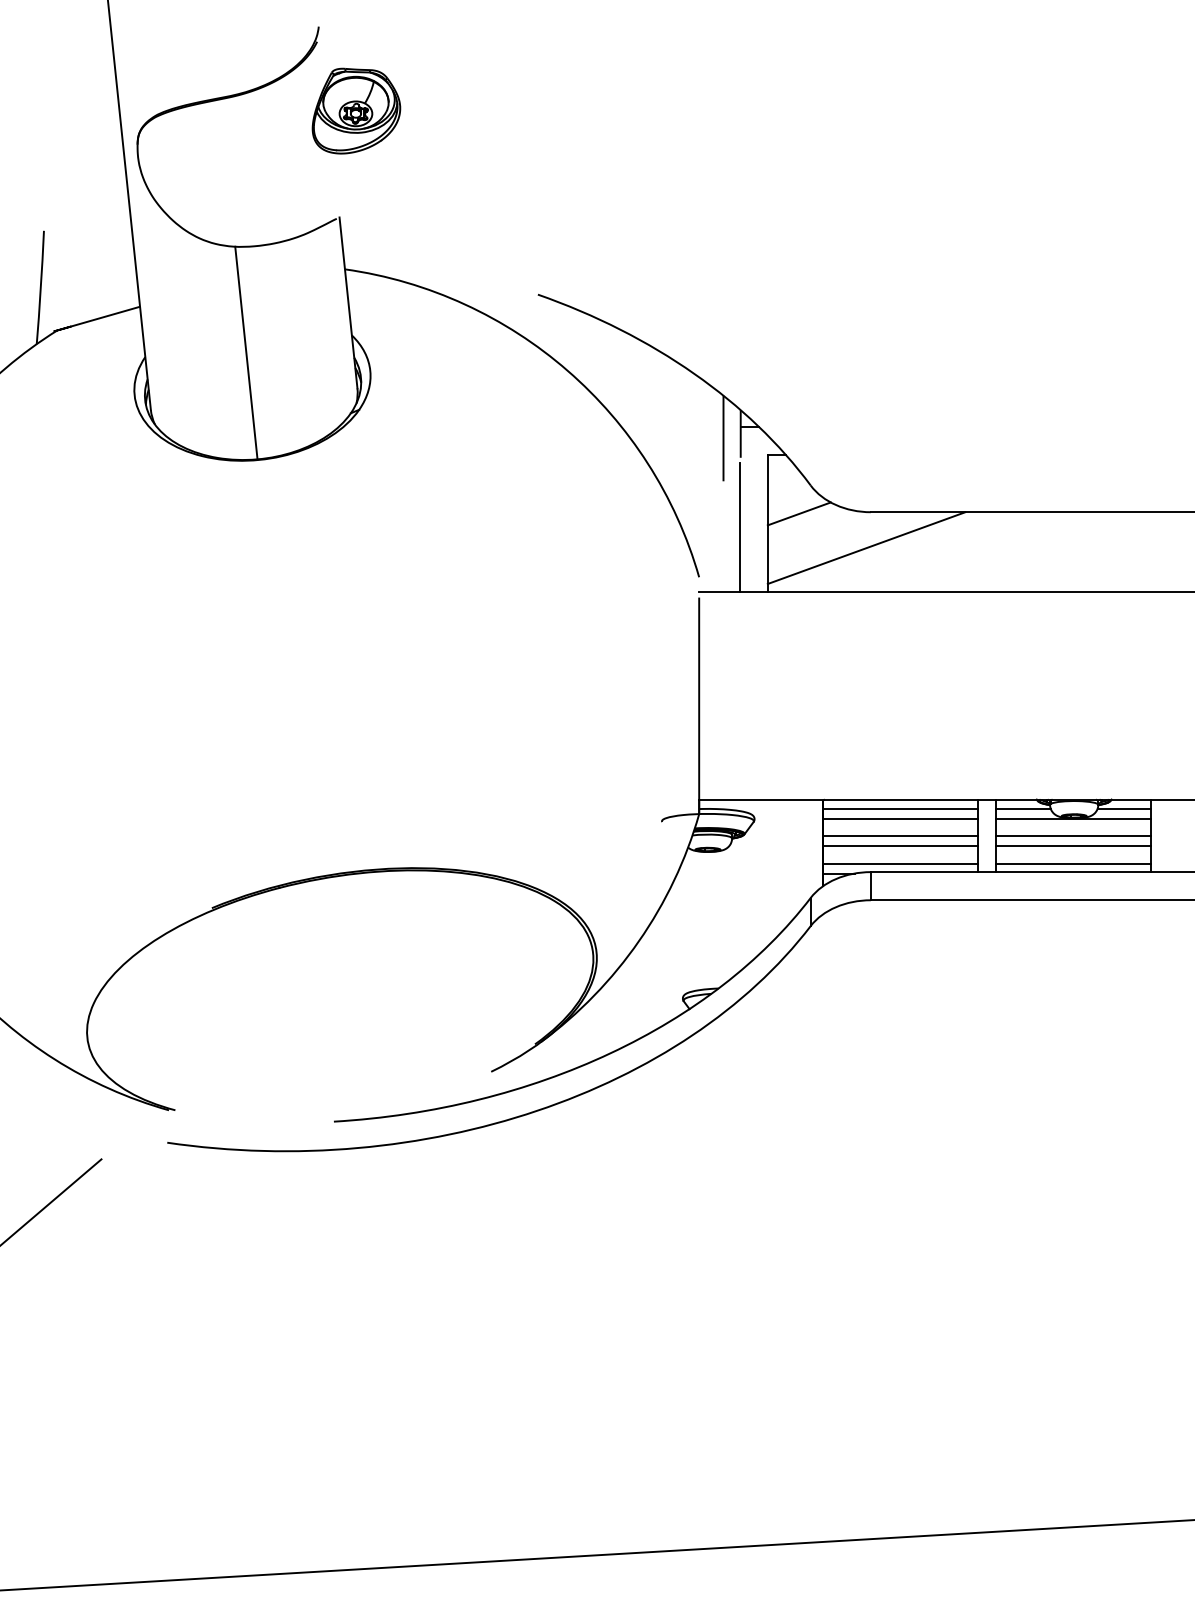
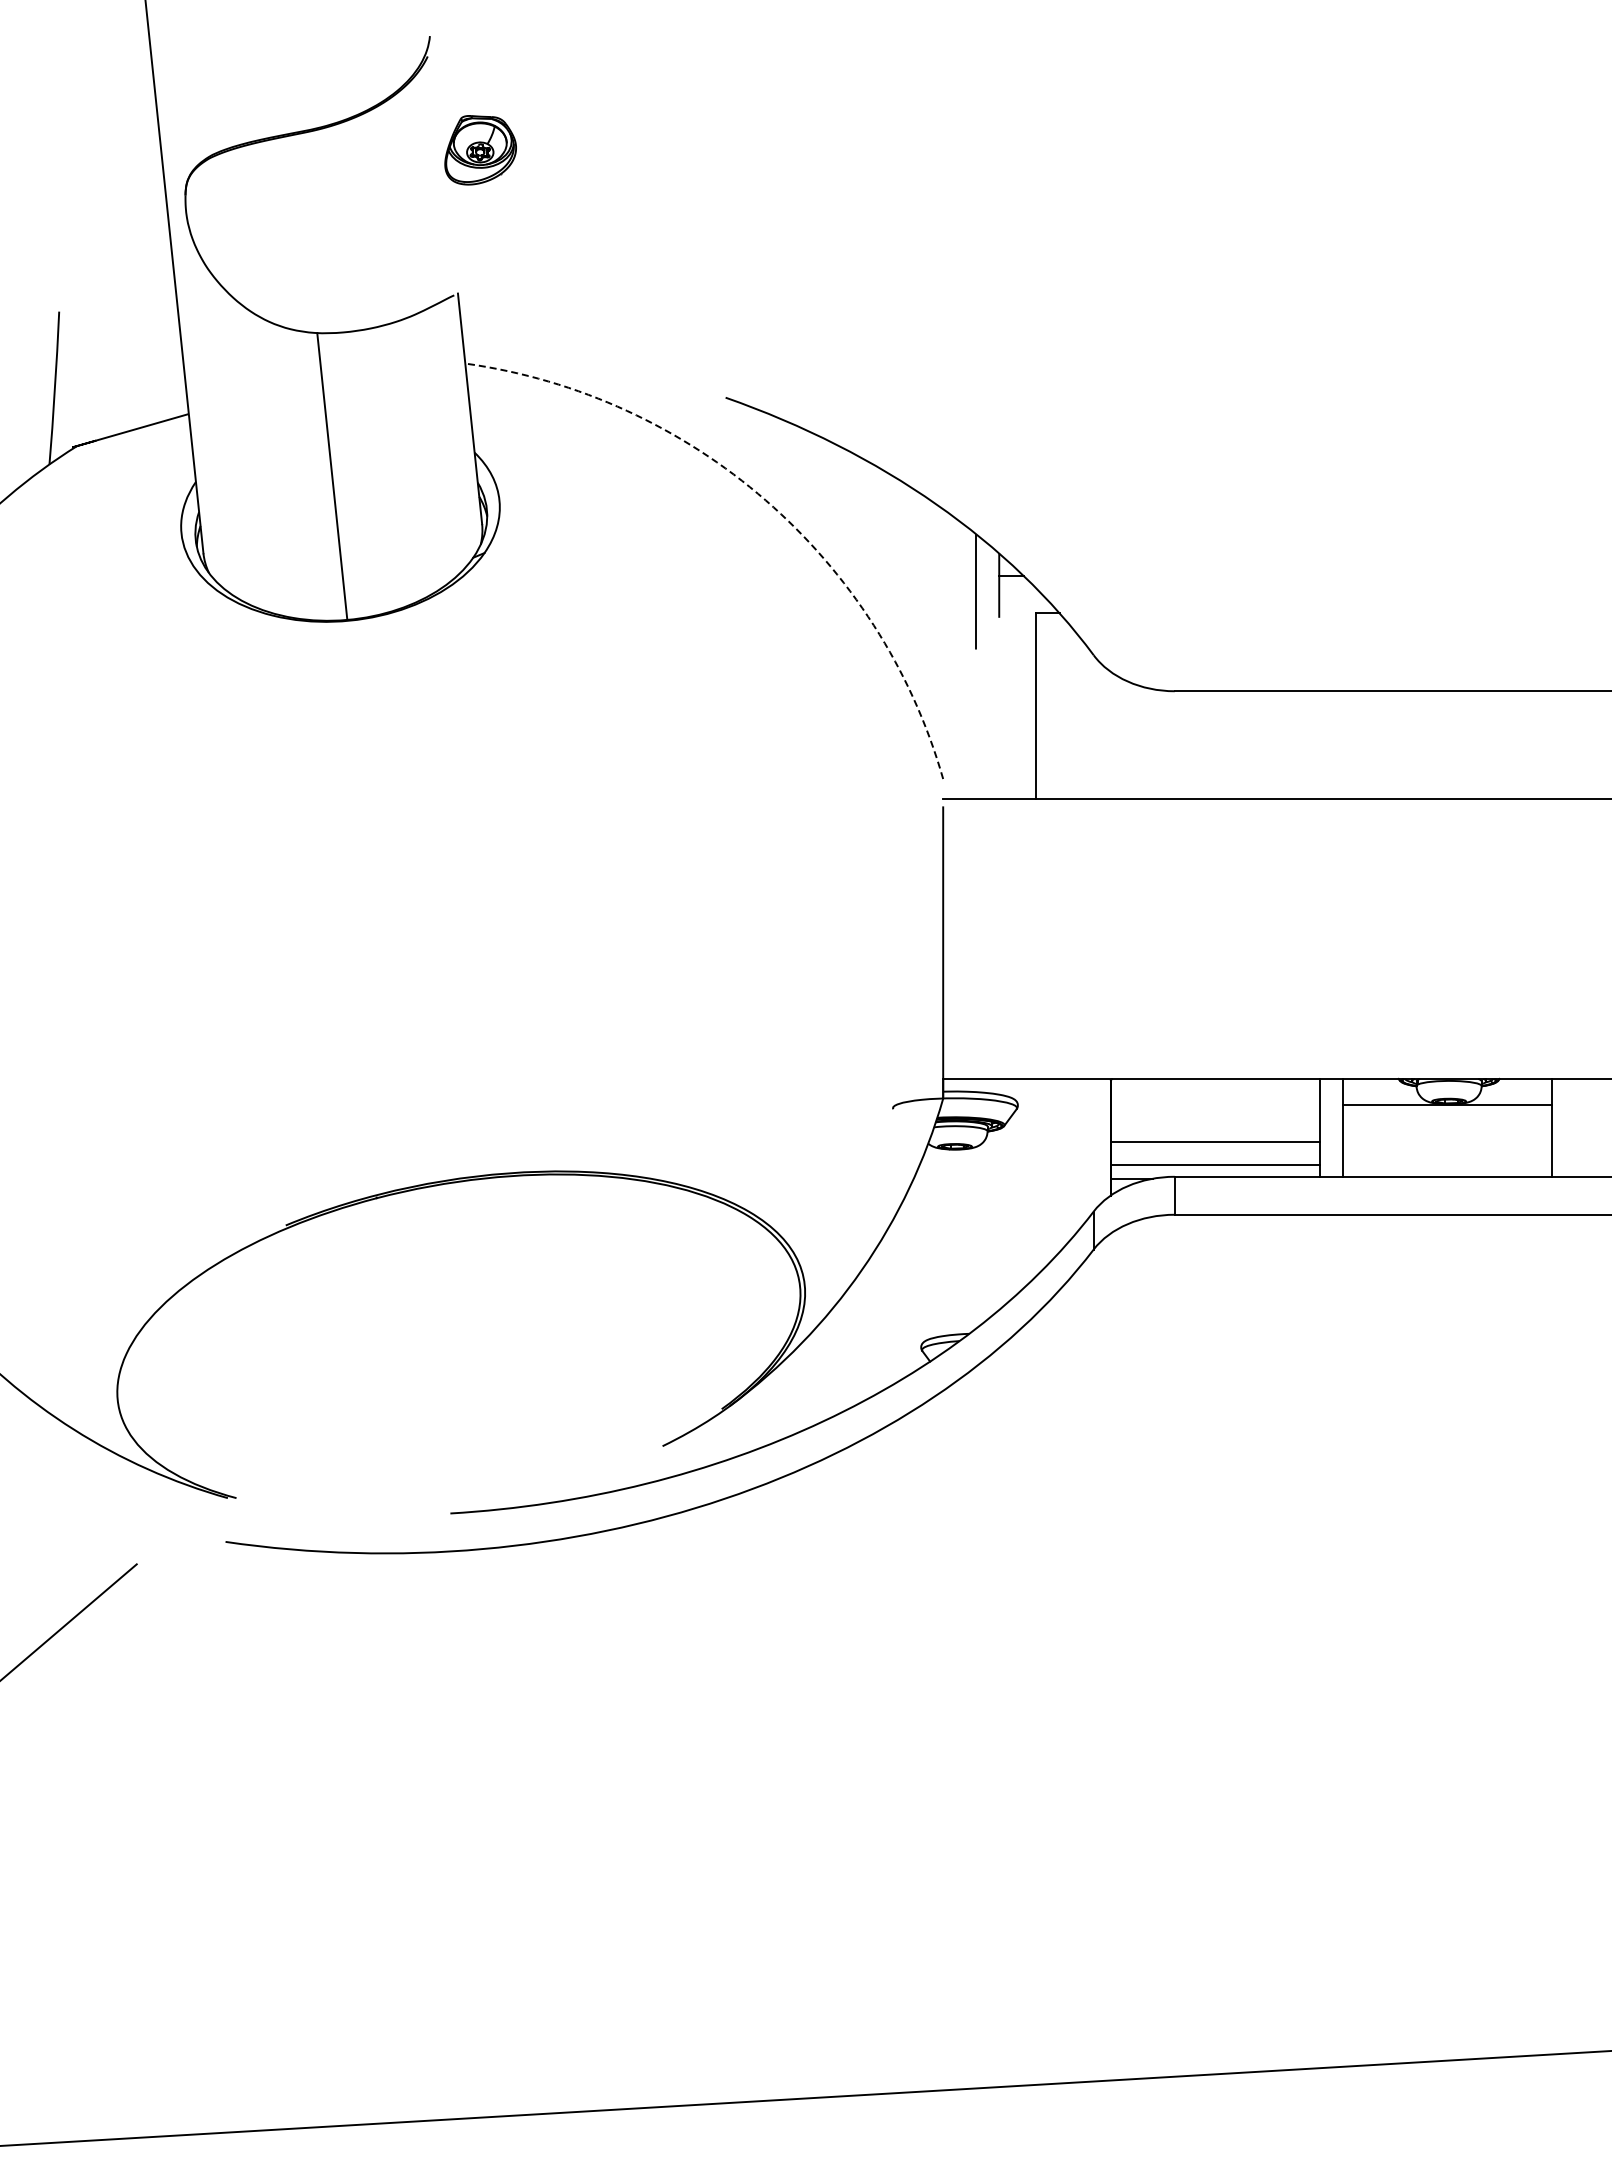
part: (356, 111) -> (480, 150), size x0.6
arc: (567, 370) -> (765, 500), solid -> dashed
line: (798, 513) -> (1077, 693), removed
line: (740, 527) -> (998, 711), removed
line: (866, 547) -> (1168, 739), removed
line: (900, 808) -> (1214, 1091), removed
line: (1022, 808) -> (1379, 1091), removed
line: (1124, 808) -> (1516, 1091), removed
line: (900, 819) -> (1214, 1105), removed
line: (900, 836) -> (1214, 1128), removed
line: (1072, 836) -> (1447, 1128), removed
line: (1072, 845) -> (1447, 1141), removed
line: (1072, 863) -> (1447, 1165), removed

